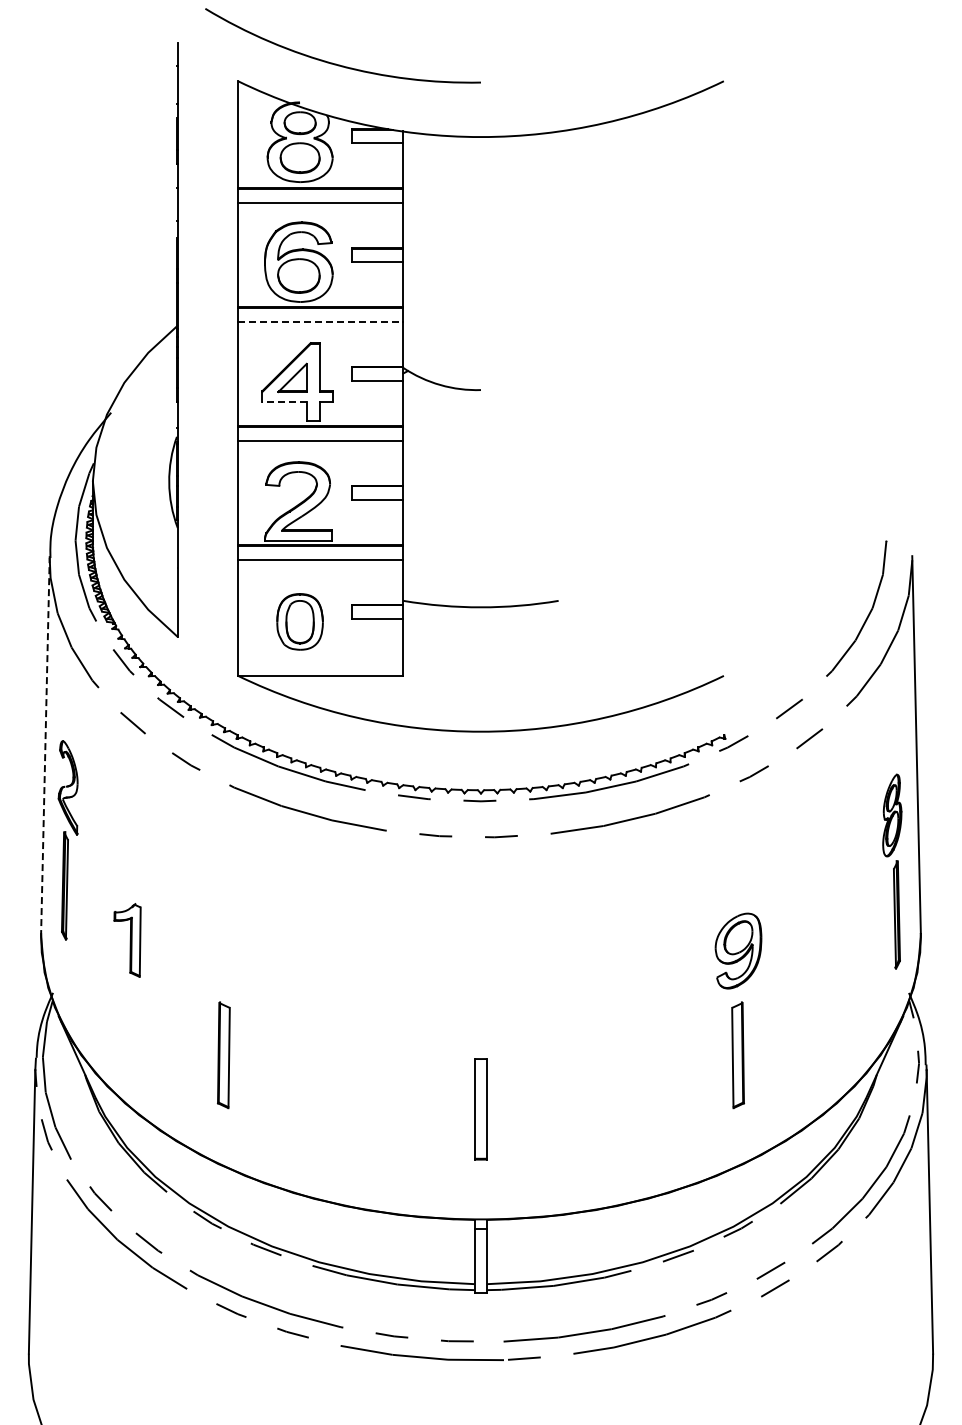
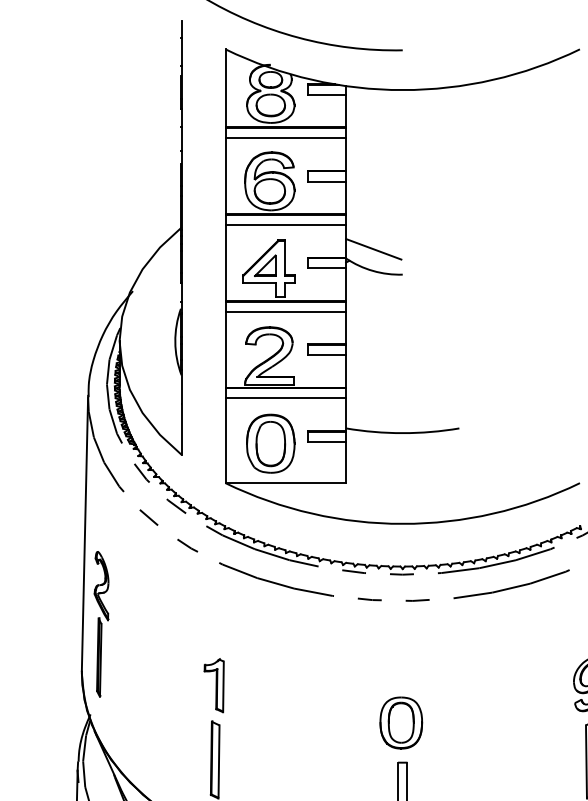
line: (320, 321) -> (285, 224), dashed -> solid
line: (441, 355) -> (373, 249), added
line: (284, 401) -> (259, 282), dashed -> solid
part: (299, 621) -> (270, 443), size x1.43
line: (45, 745) -> (85, 533), dashed -> solid
part: (67, 840) -> (101, 624), moved
part: (127, 940) -> (214, 685), moved
part: (478, 1004) -> (400, 722), added

